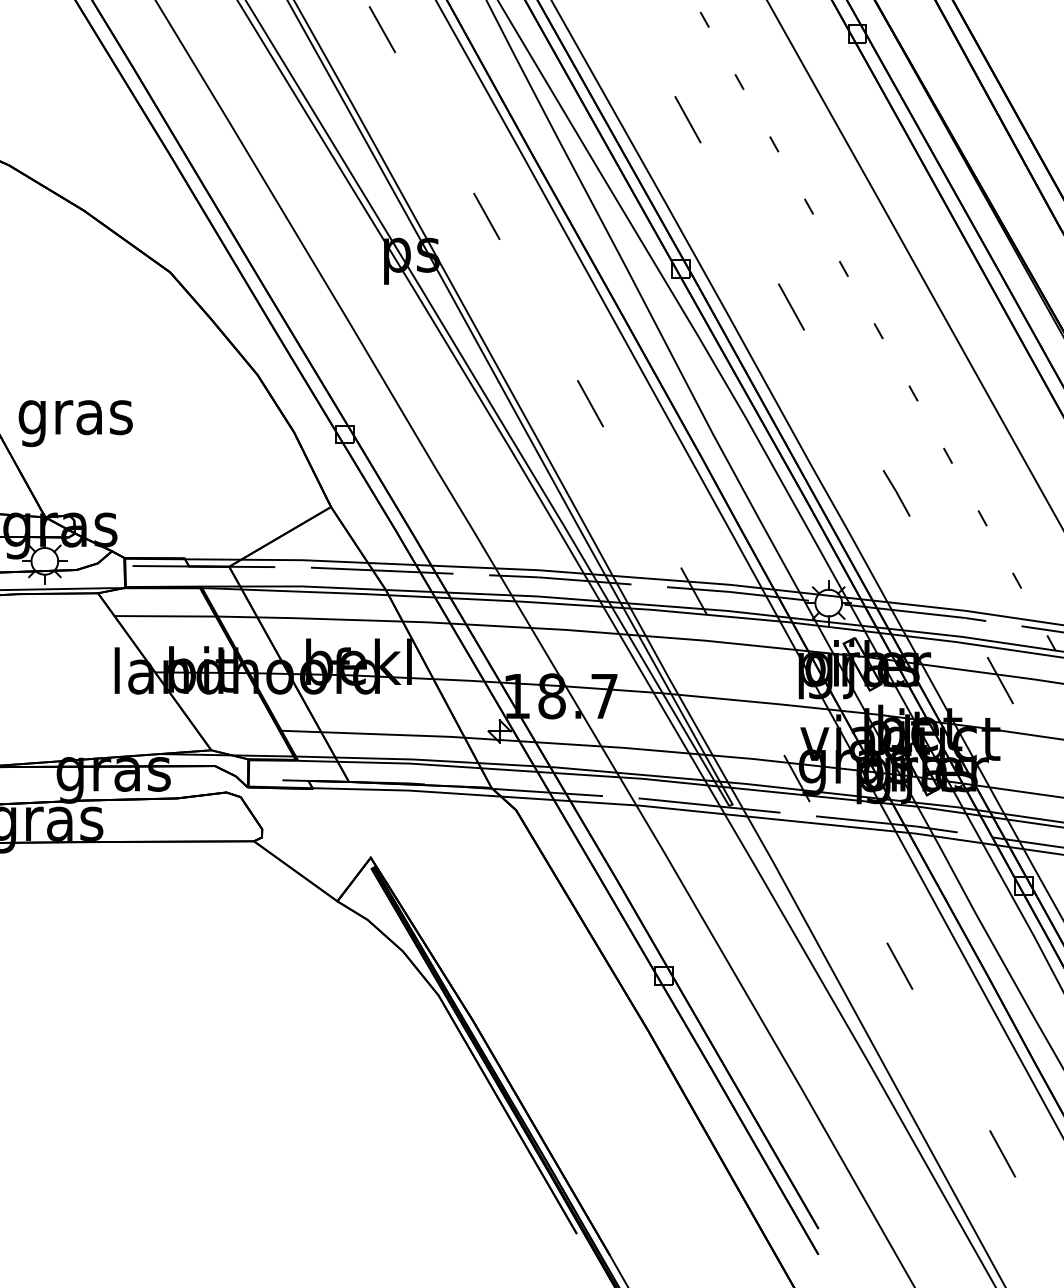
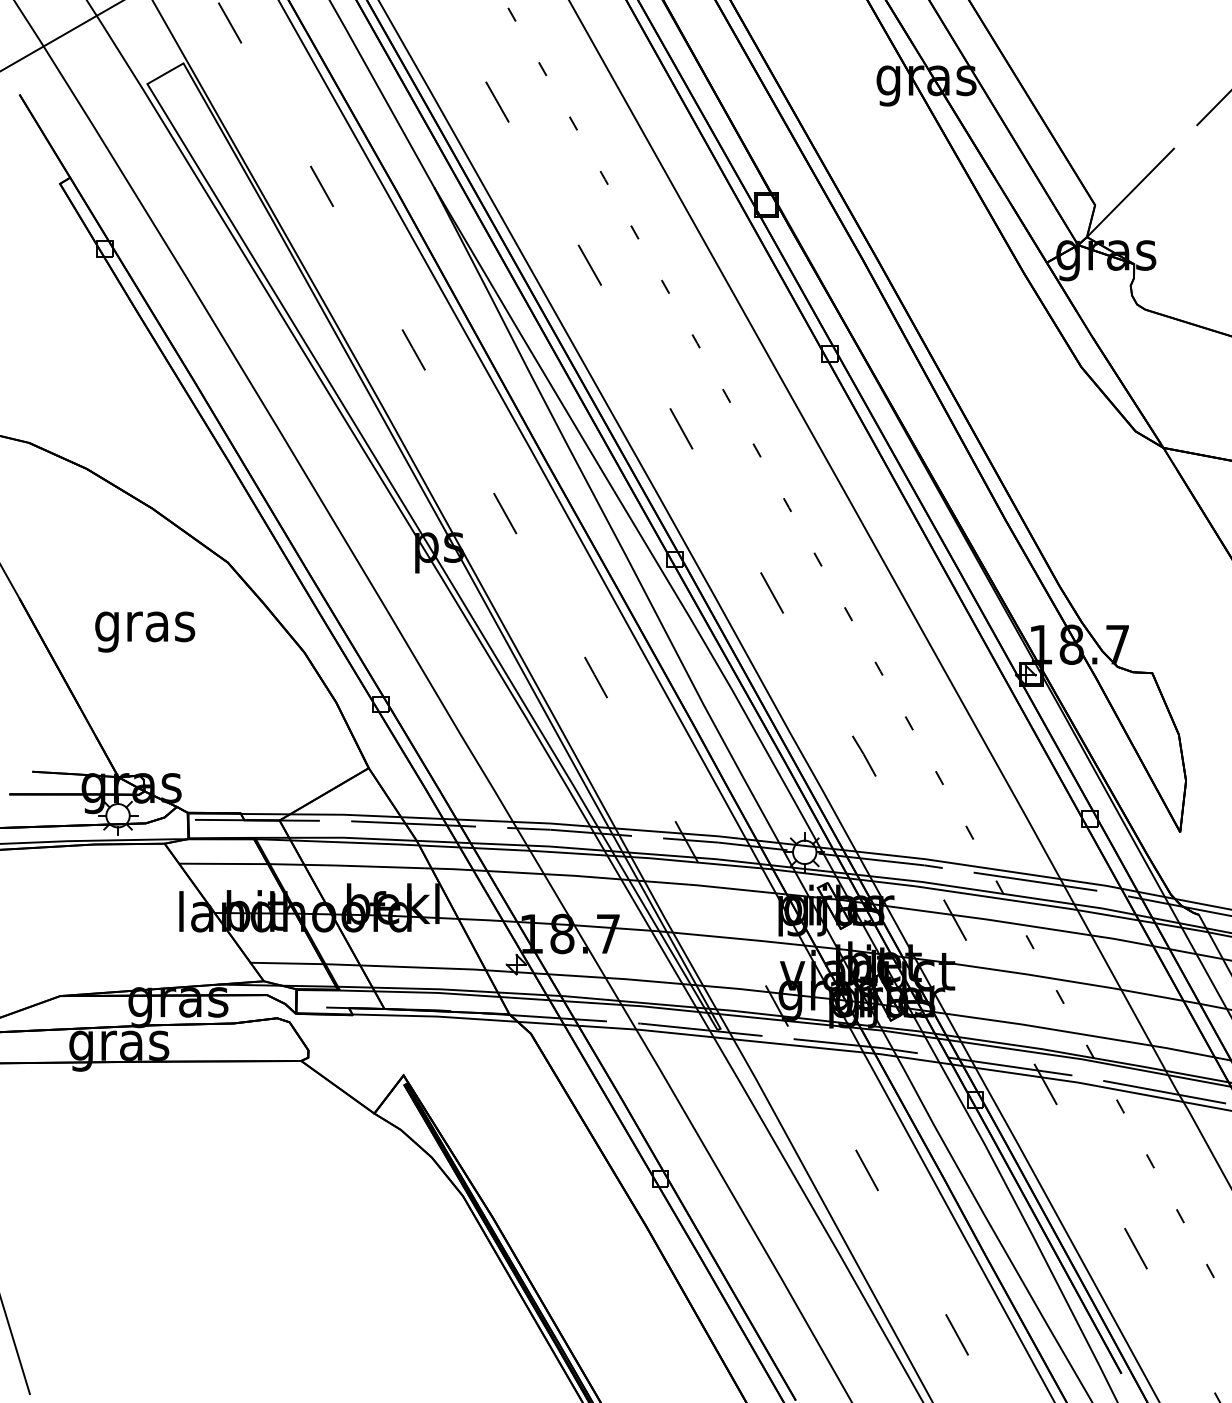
text: (76, 422) -> (145, 631), moved
line: (237, 730) -> (286, 963), added

